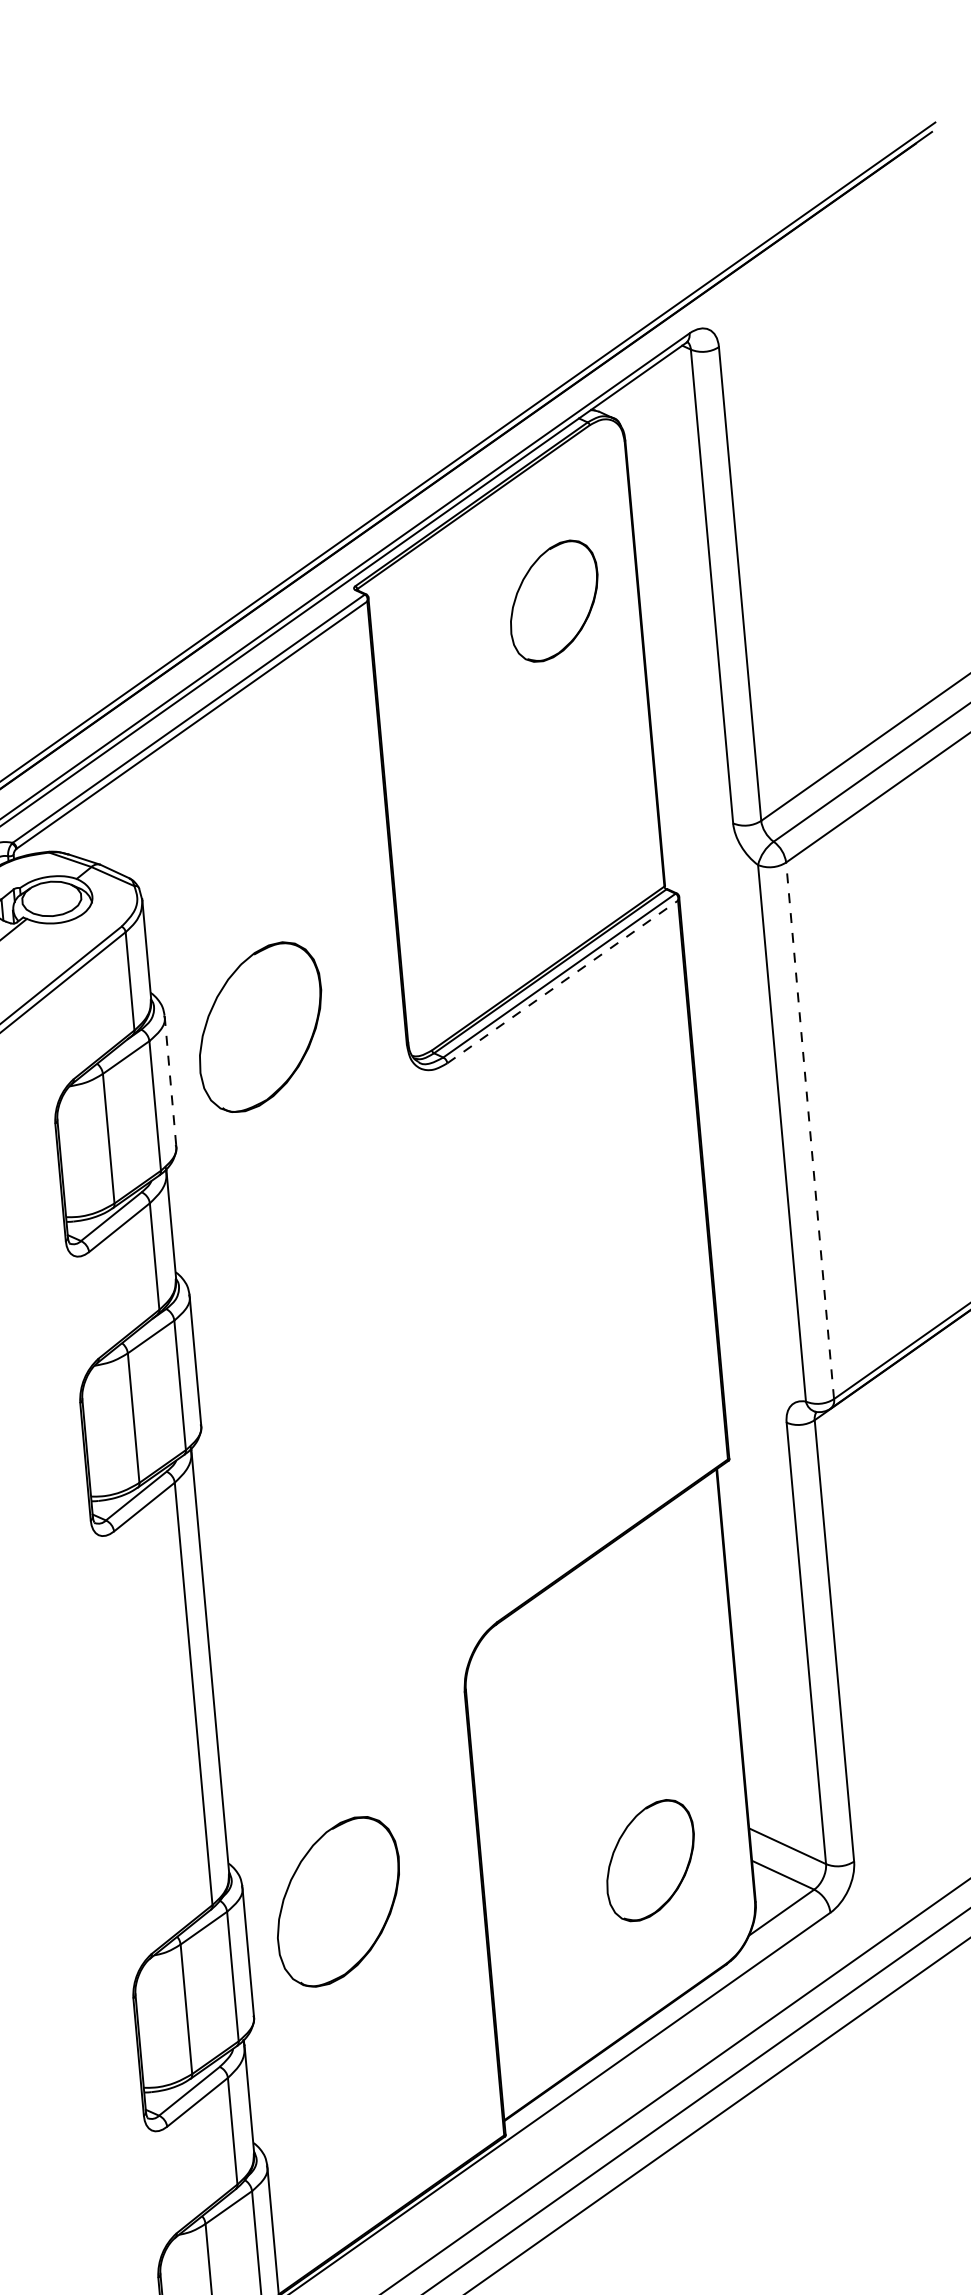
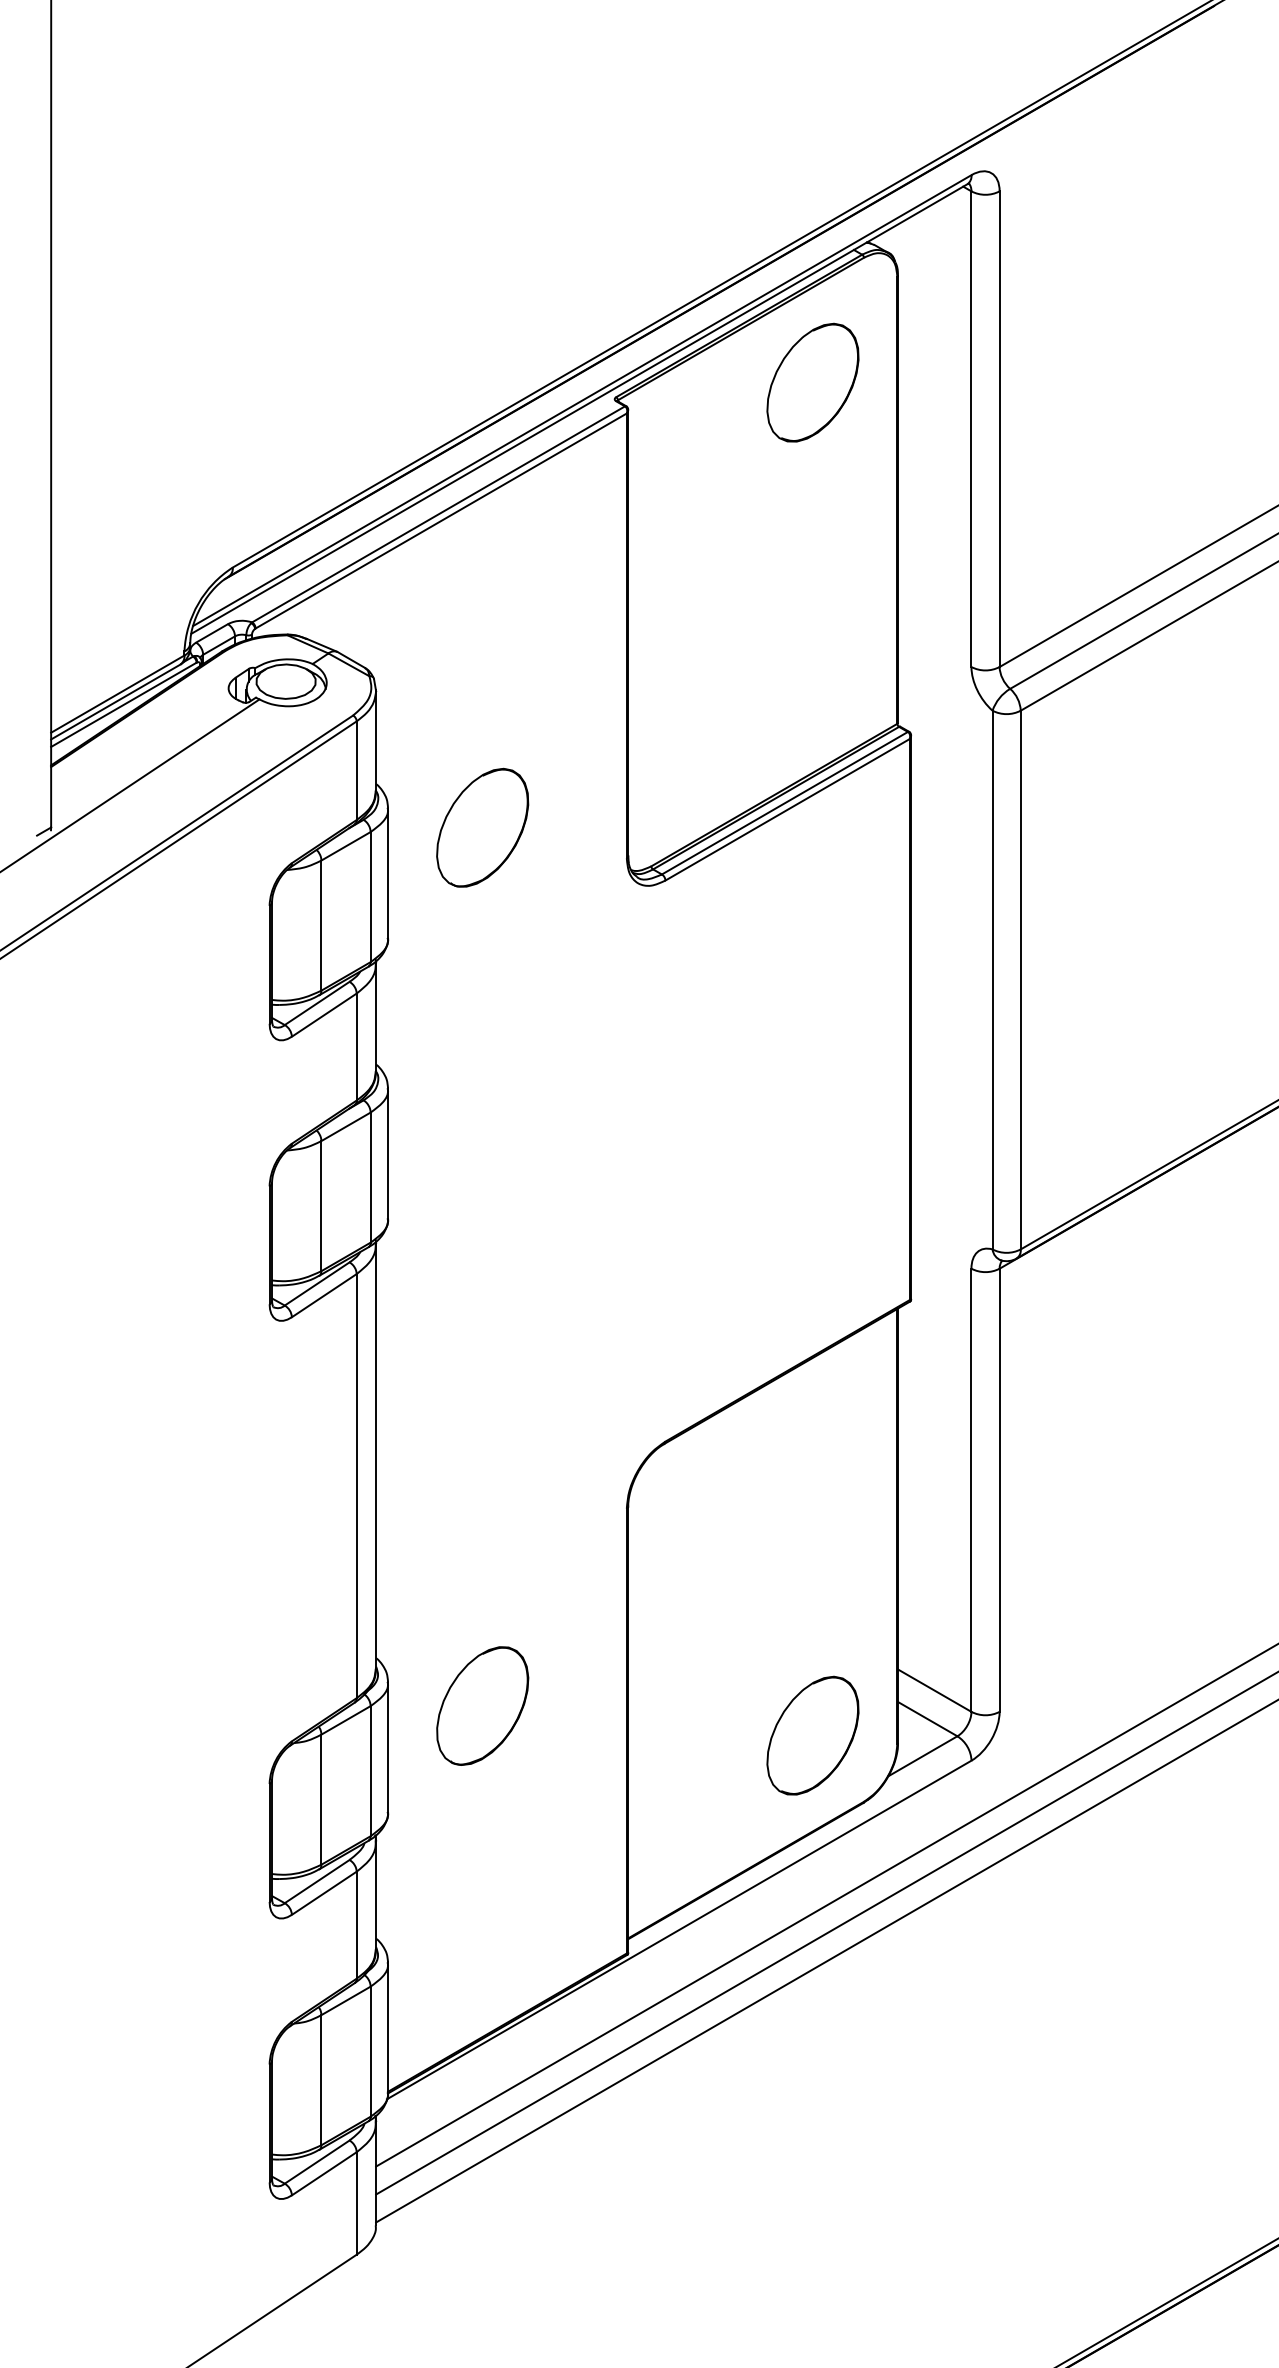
part: (553, 600) -> (812, 382), moved
line: (563, 981) -> (788, 809), dashed -> solid
part: (260, 1026) -> (482, 827), size x0.71
line: (170, 1079) -> (388, 872), dashed -> solid
line: (809, 1130) -> (1020, 979), dashed -> solid
part: (650, 1860) -> (812, 1735), moved
part: (338, 1901) -> (482, 1705), size x0.71

